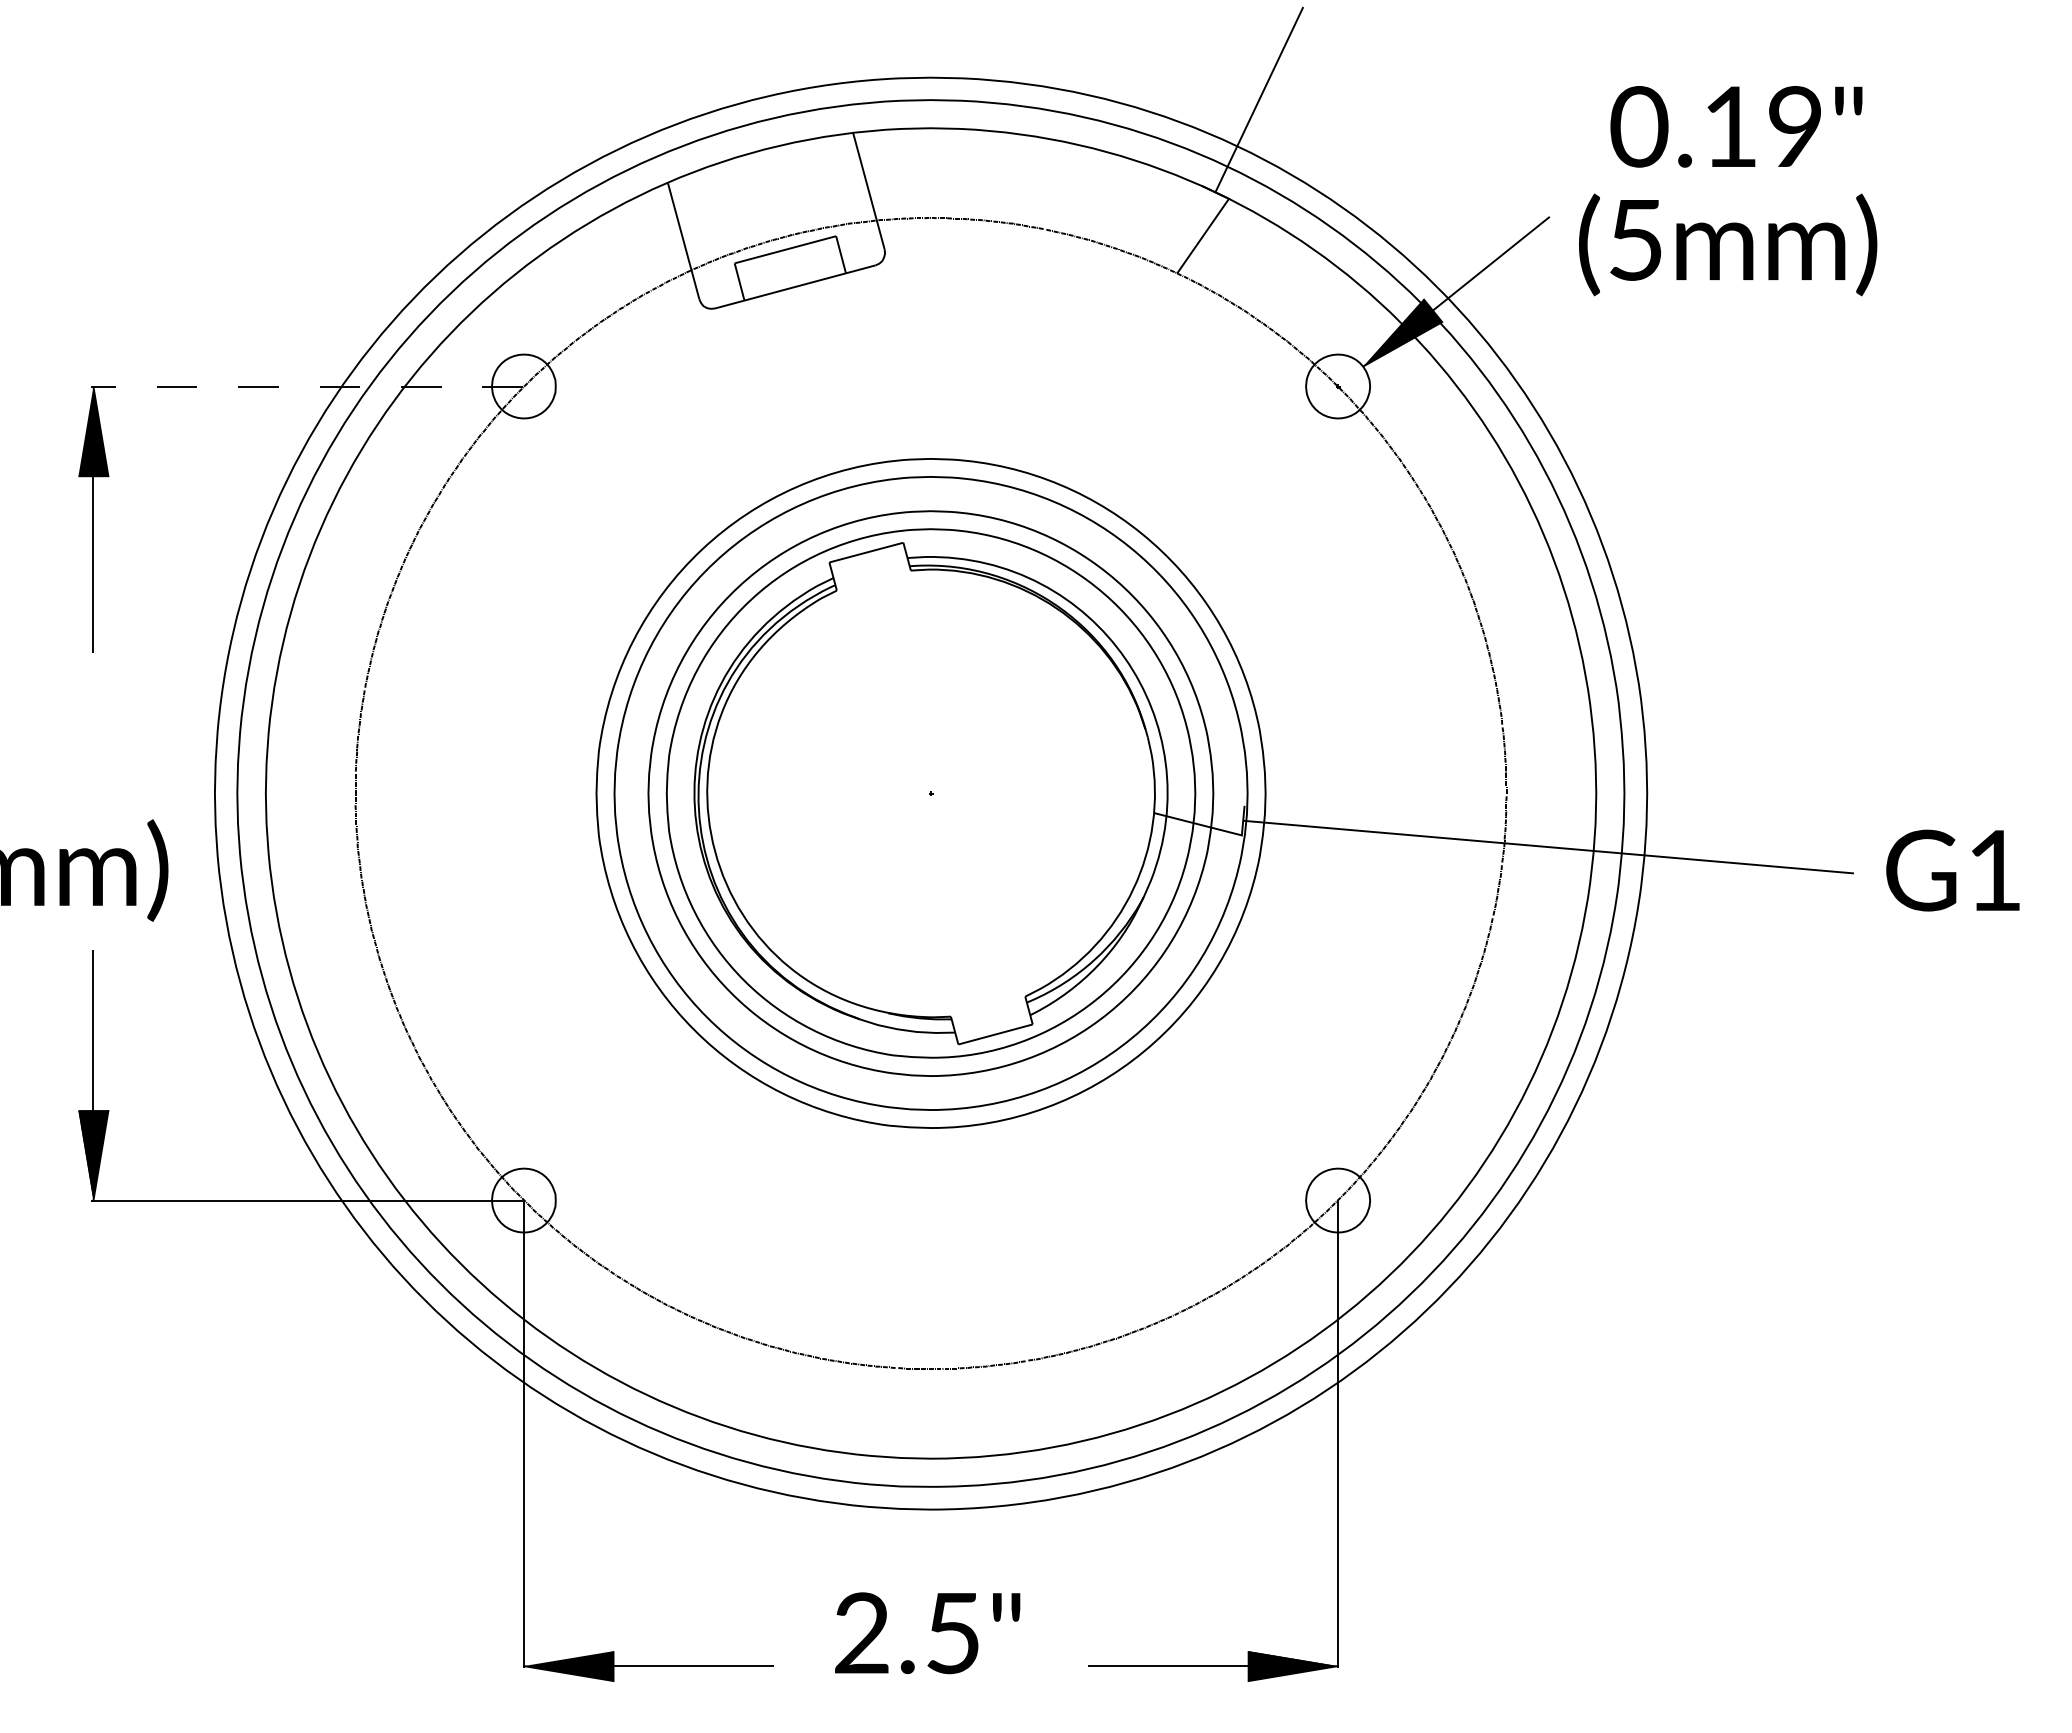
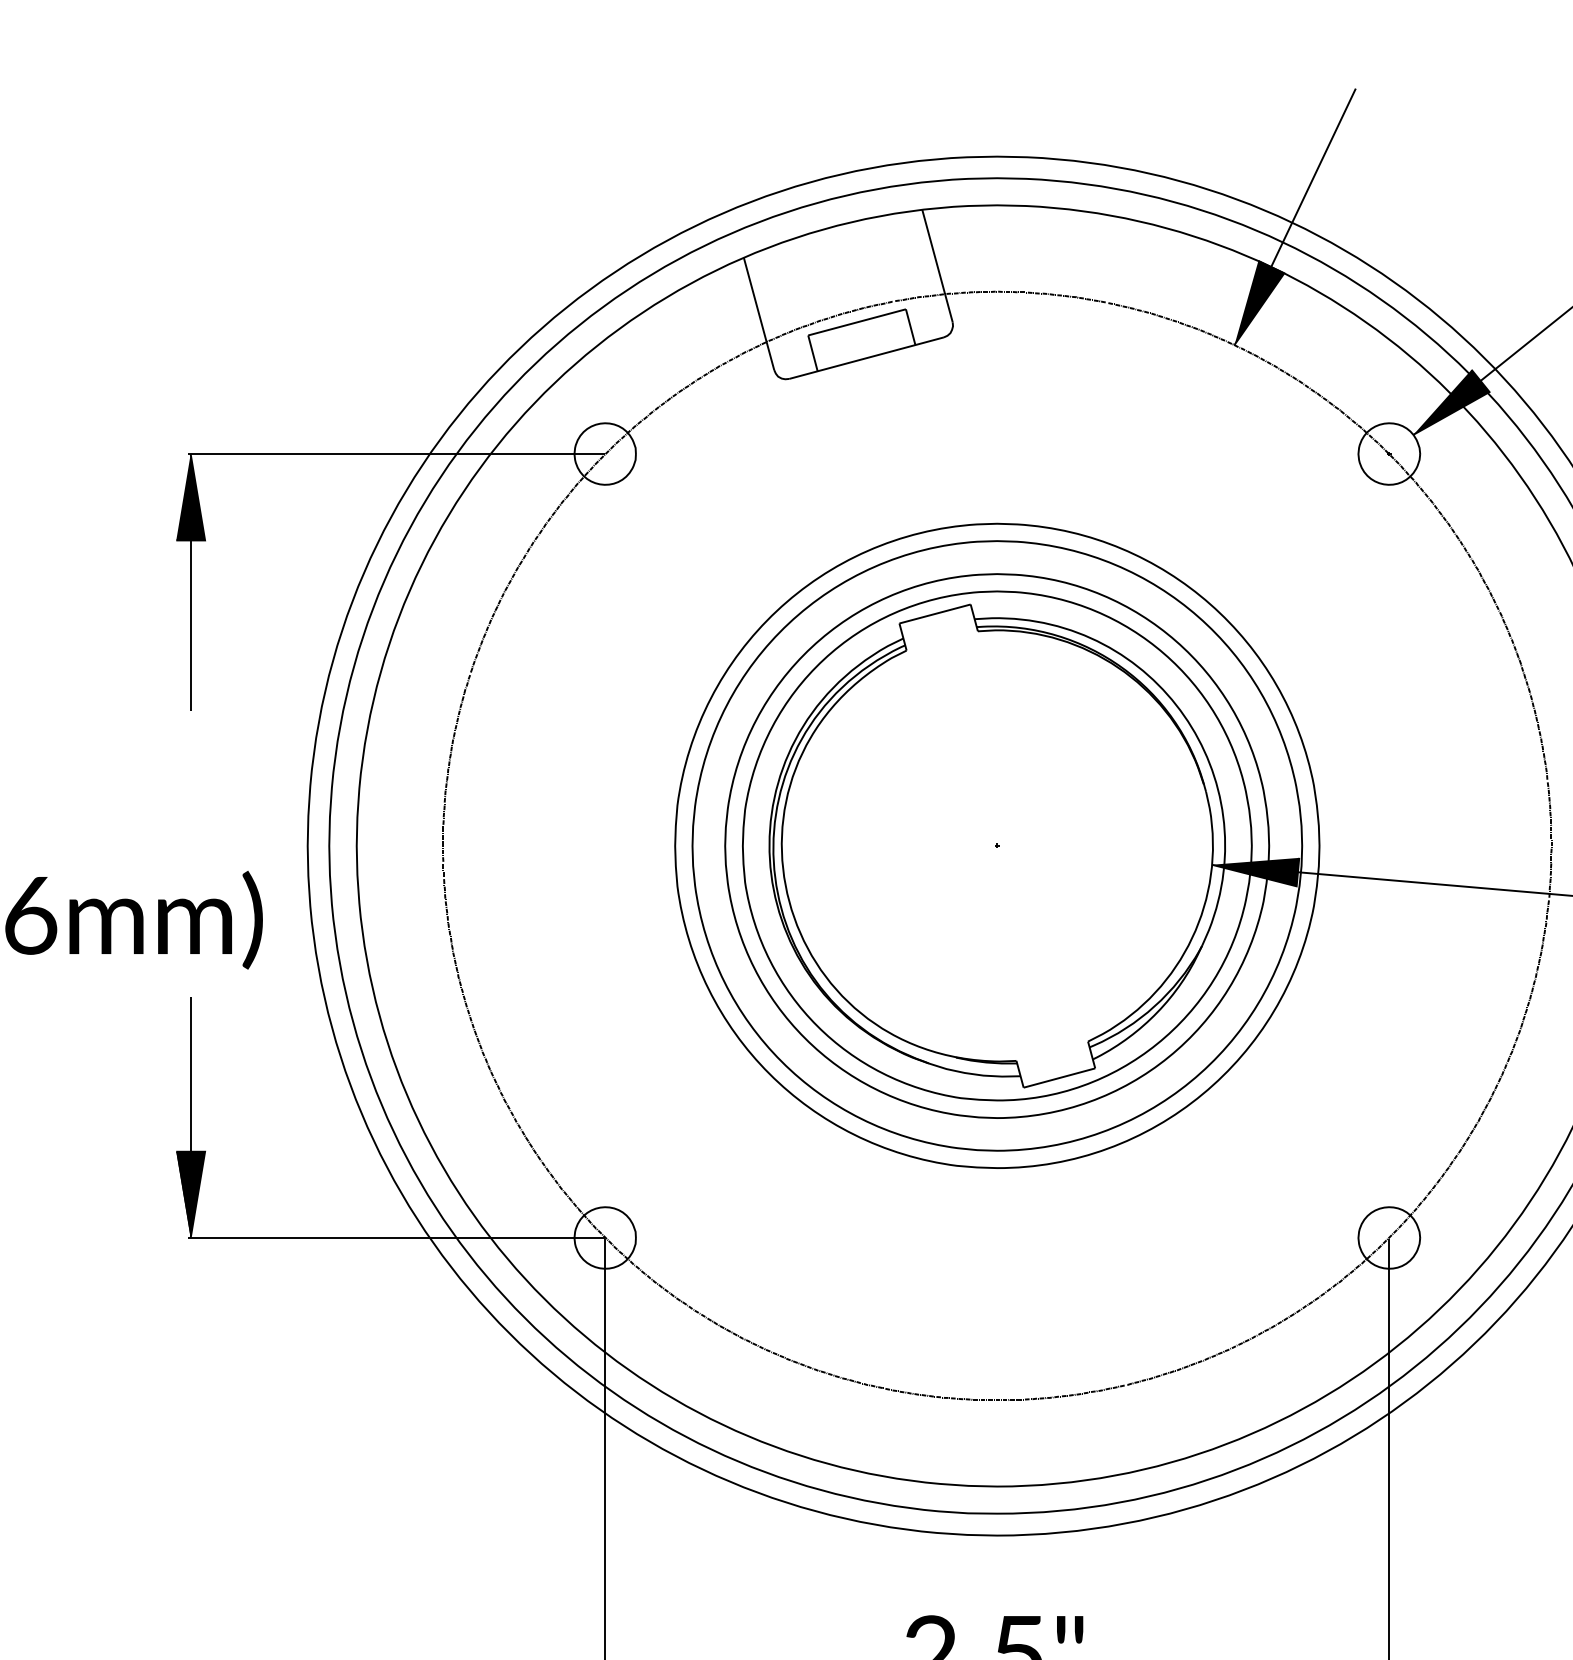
fill: (1202, 229) -> (1258, 302), added
line: (306, 386) -> (395, 454), dashed -> solid
fill: (1198, 820) -> (1254, 871), added

